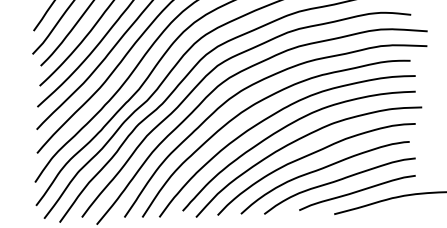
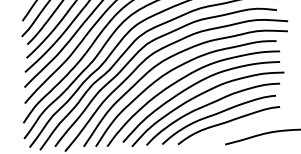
curve: (357, 191) -> (240, 129), removed

